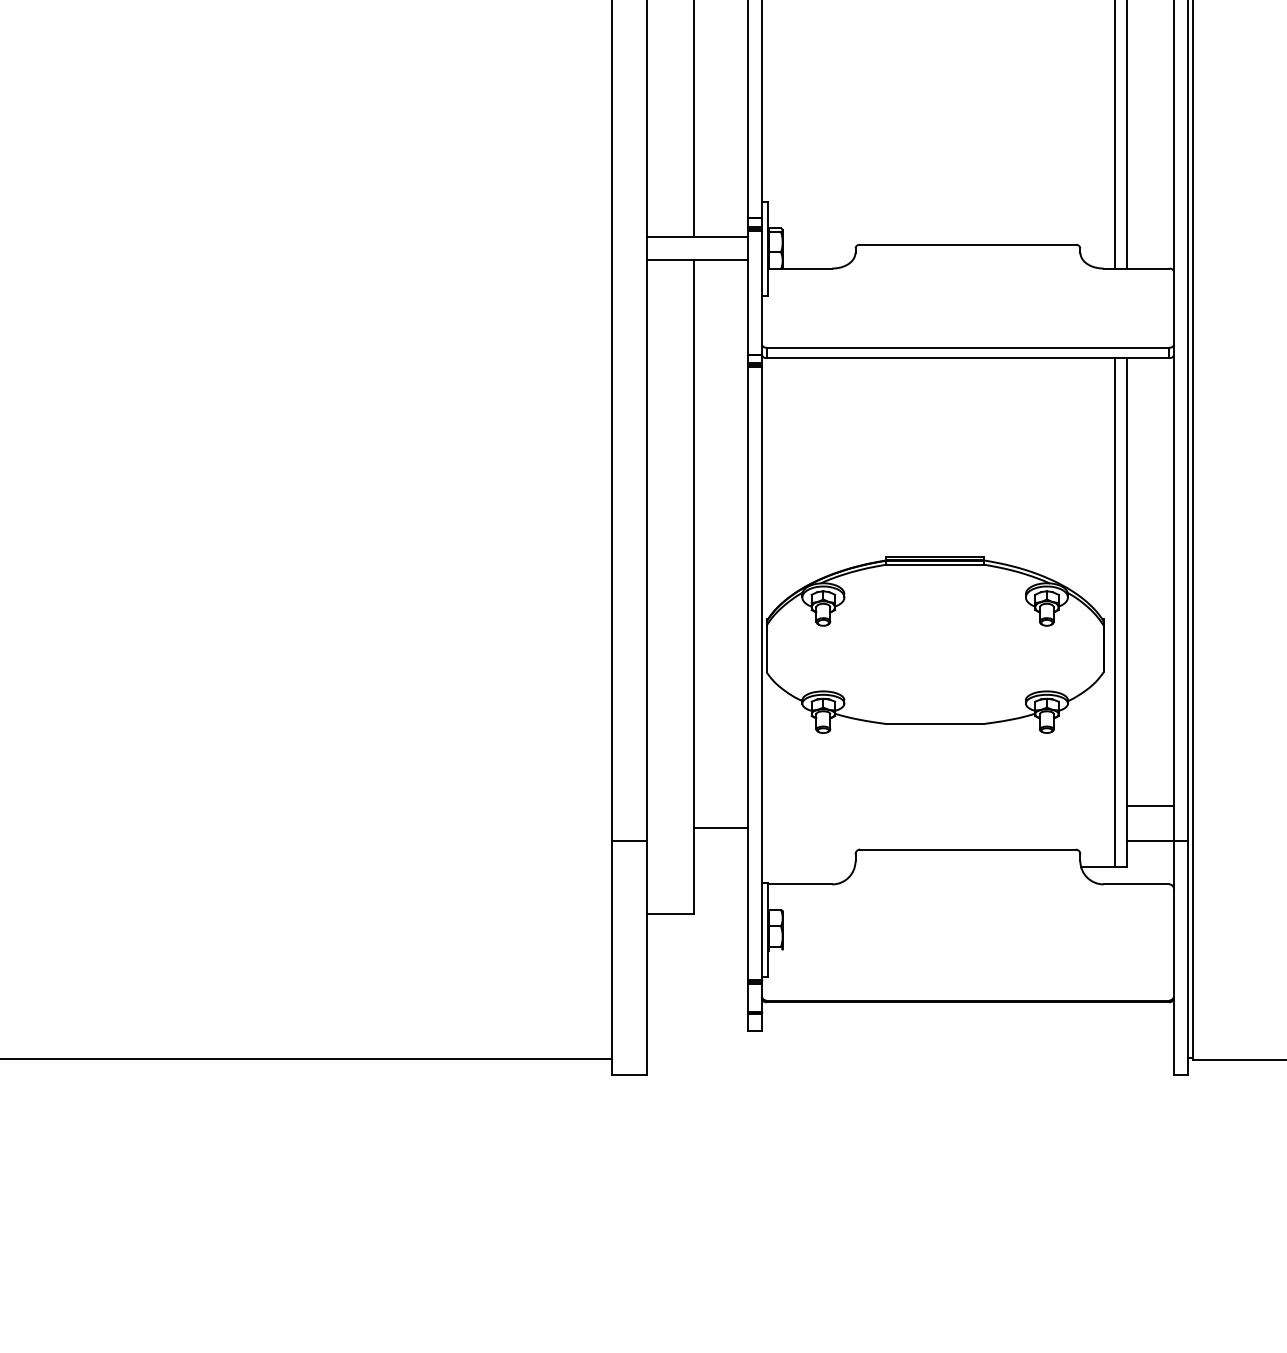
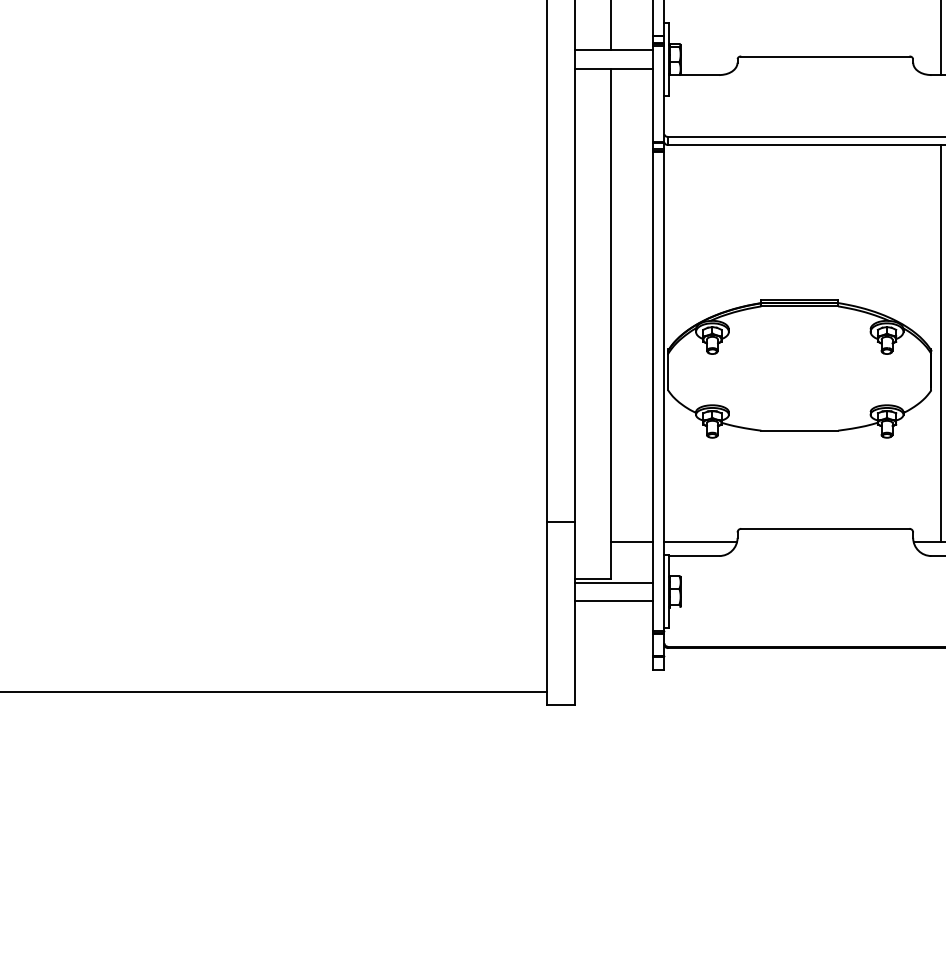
line: (720, 827) -> (632, 542), moved
line: (807, 866) -> (700, 542), added
line: (697, 918) -> (614, 582), added
line: (697, 942) -> (614, 601), added

